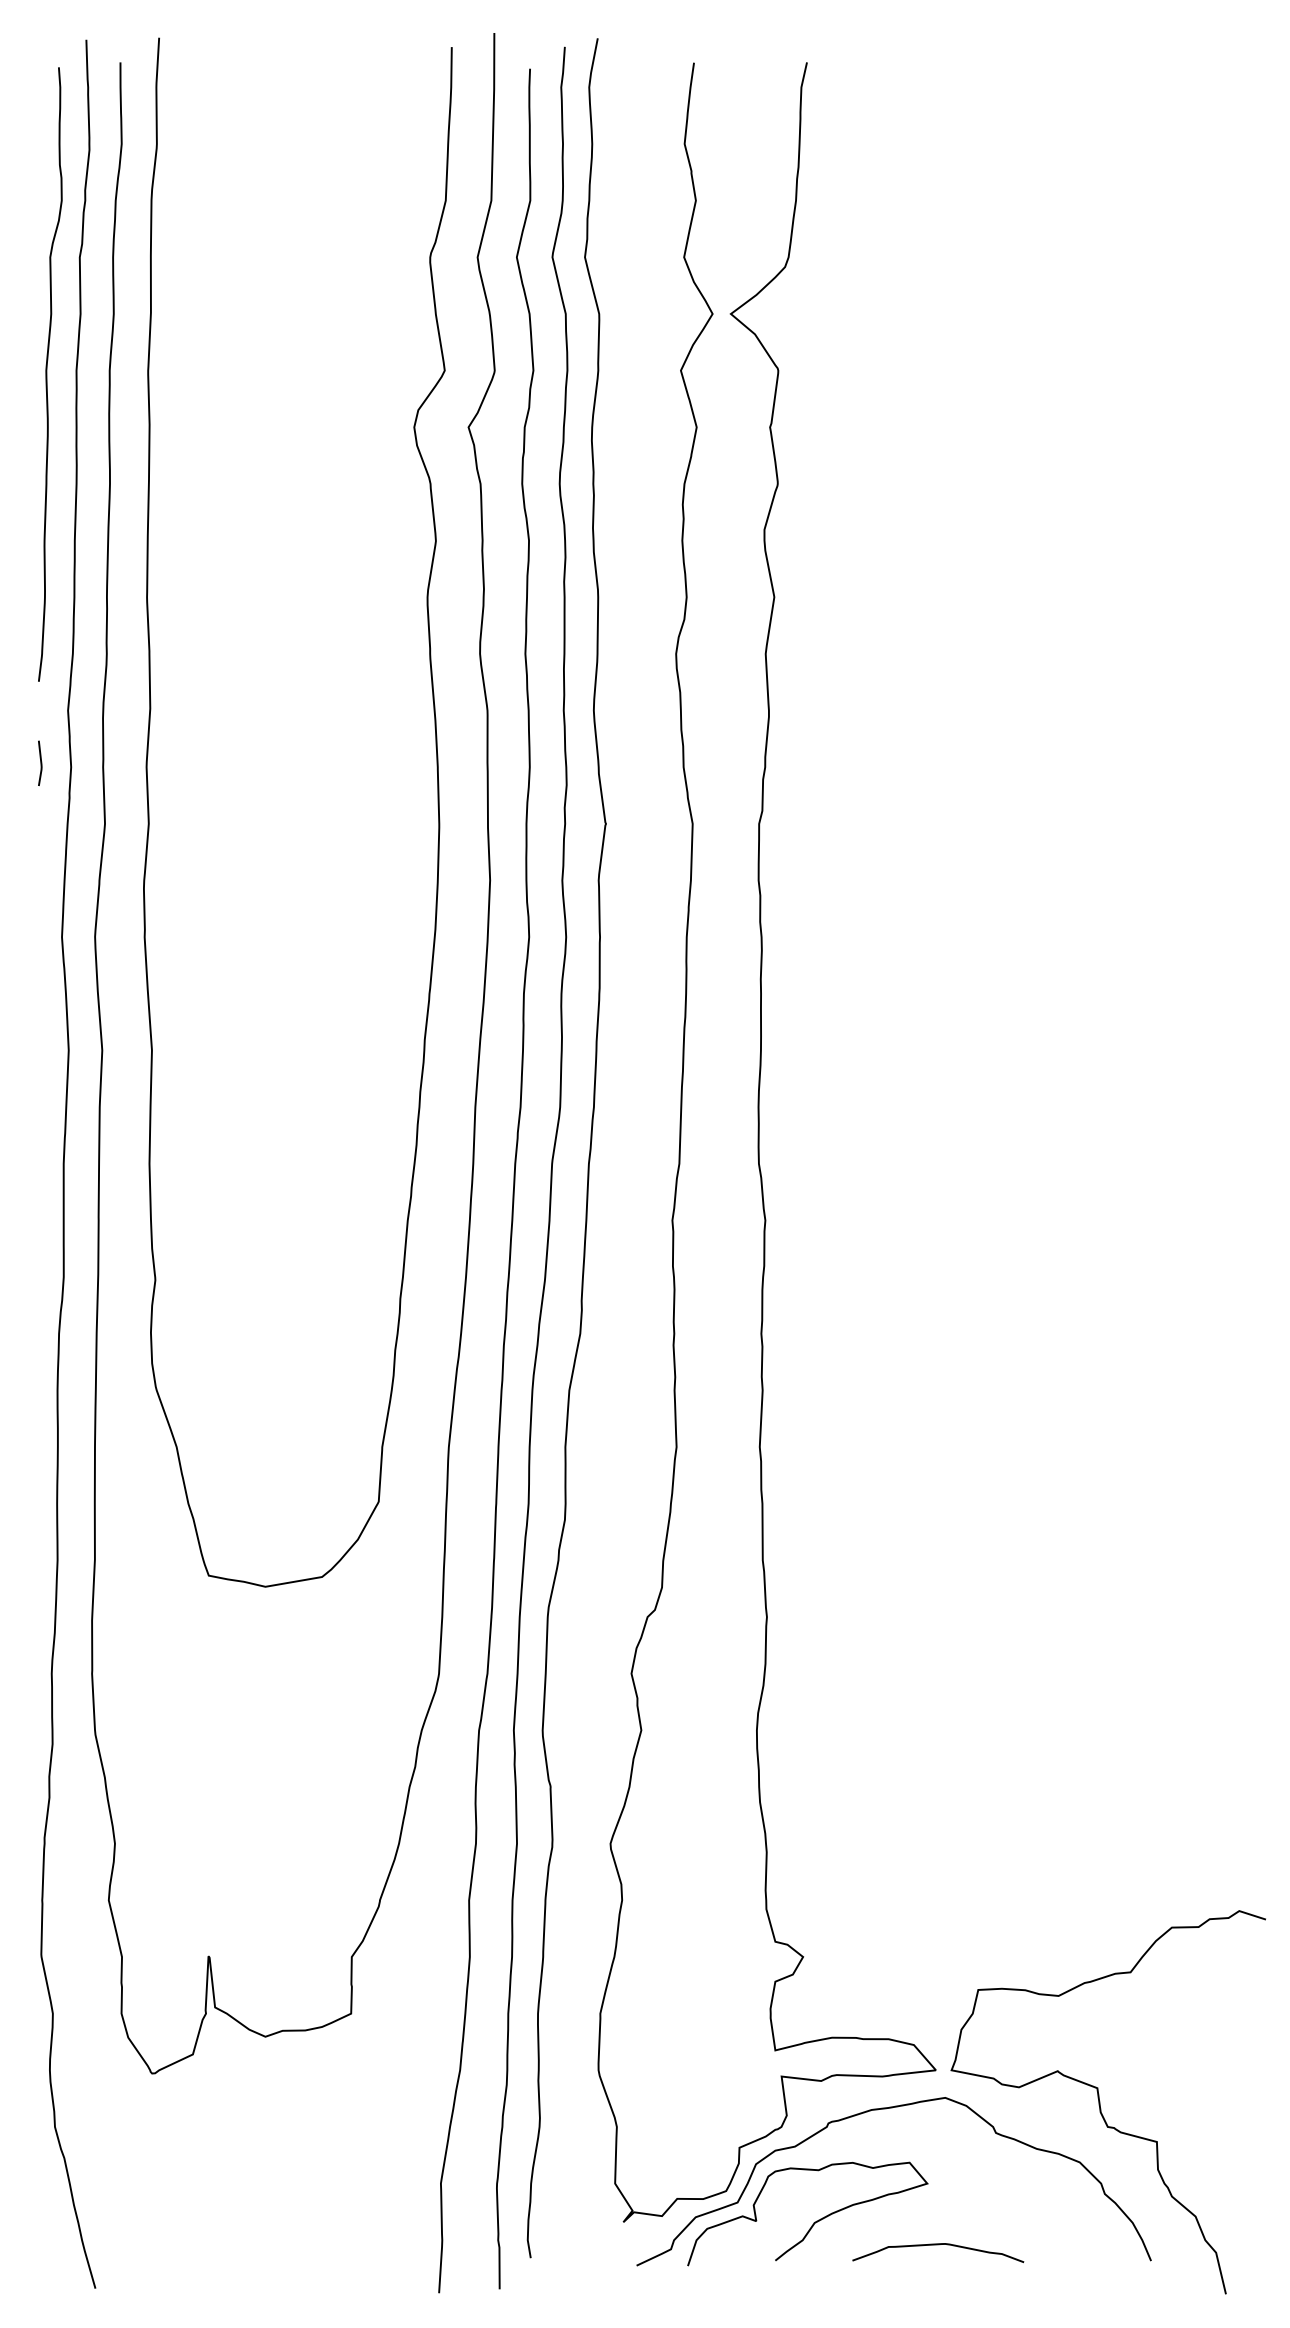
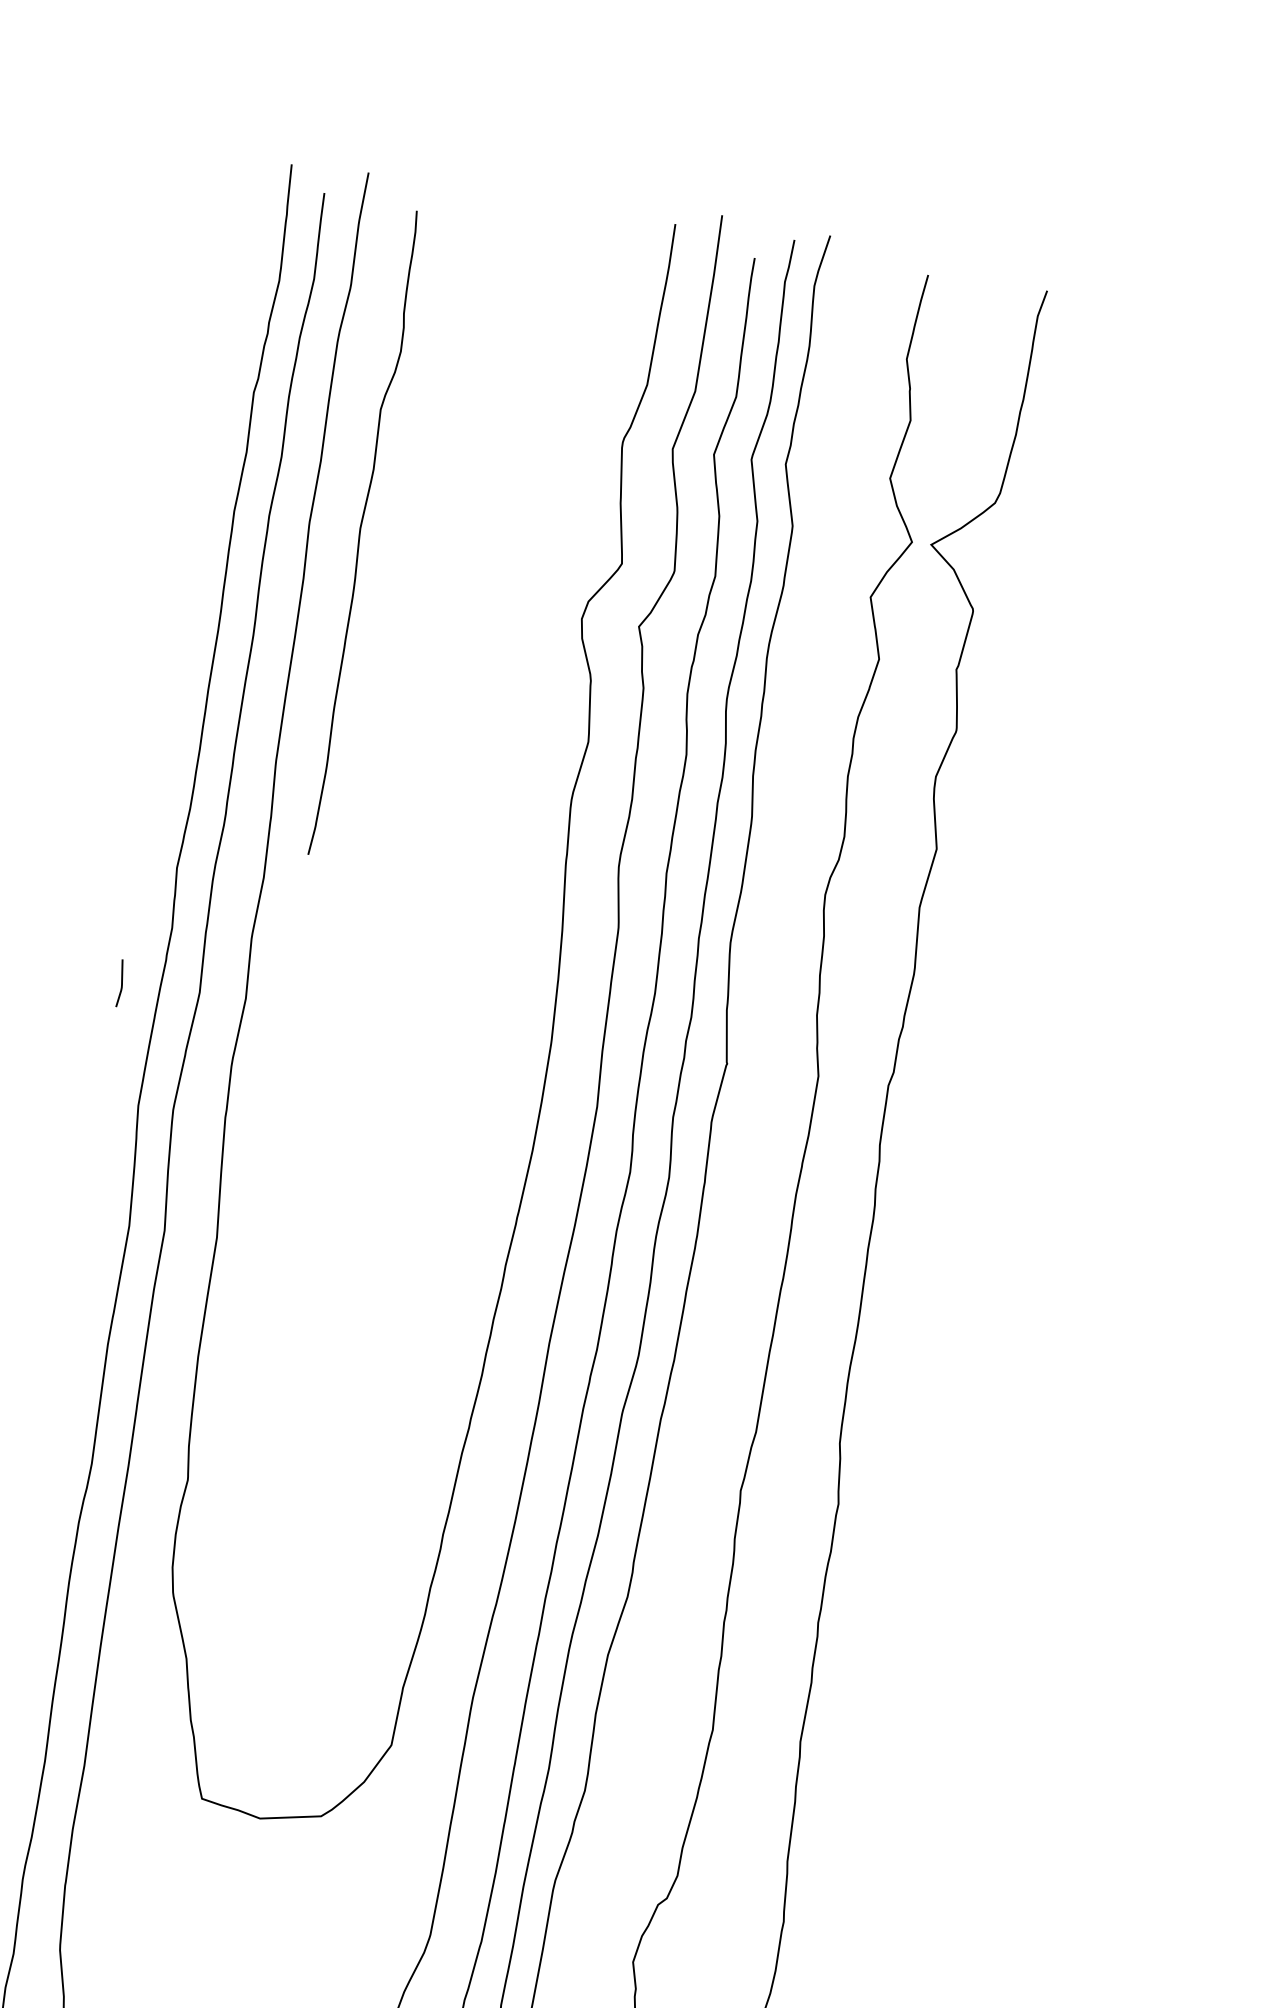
curve: (47, 374) -> (361, 532), moved
line: (40, 762) -> (121, 982), moved

